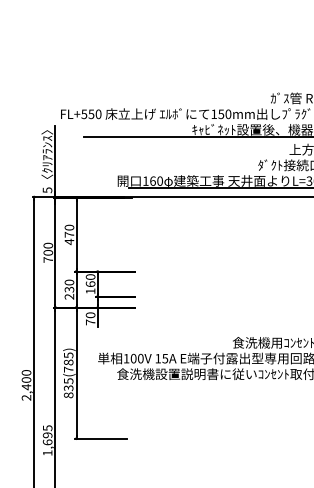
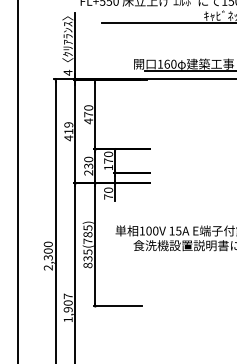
text: (47, 190) -> (68, 73), 5 -> 4
text: (48, 252) -> (68, 131), 700 -> 419
text: (90, 284) -> (108, 161), 160 -> 170
text: (26, 387) -> (48, 258), 2,400 -> 2,300
text: (47, 435) -> (68, 303), 1,695 -> 1,907

